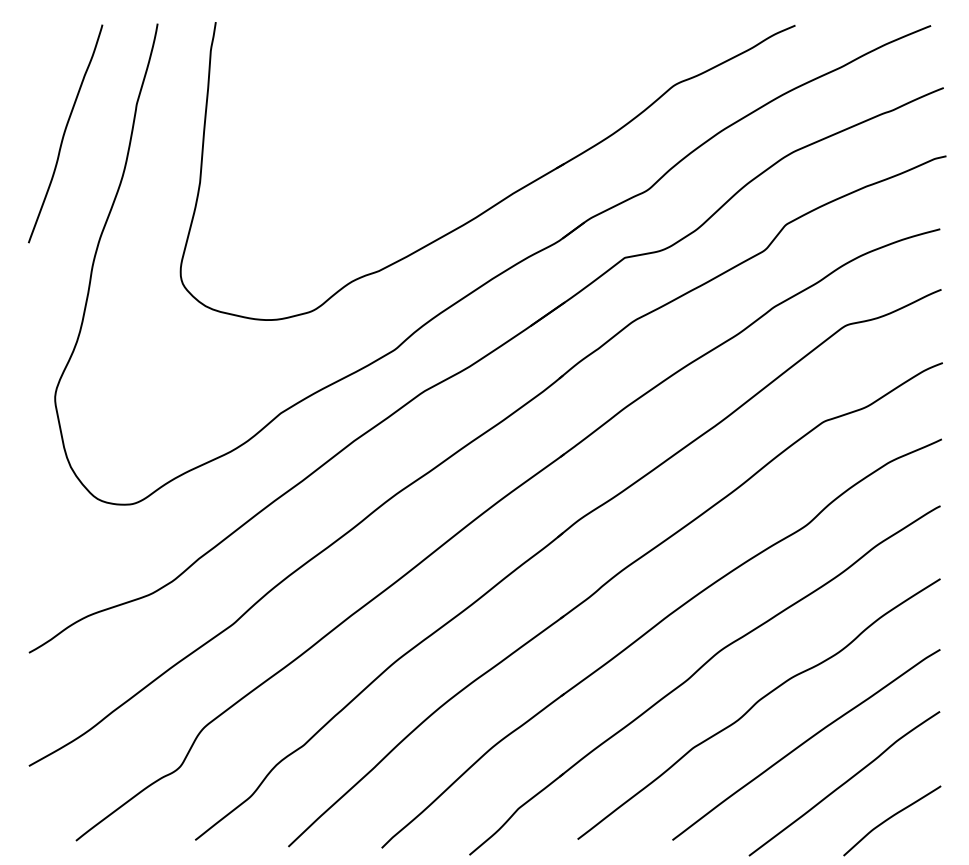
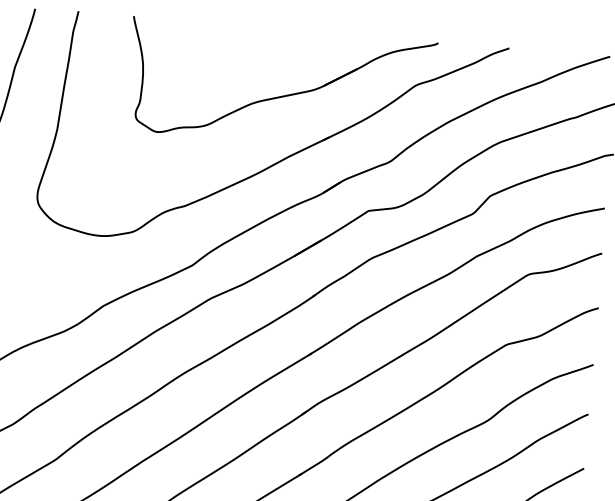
part: (499, 112) -> (284, 95), added

